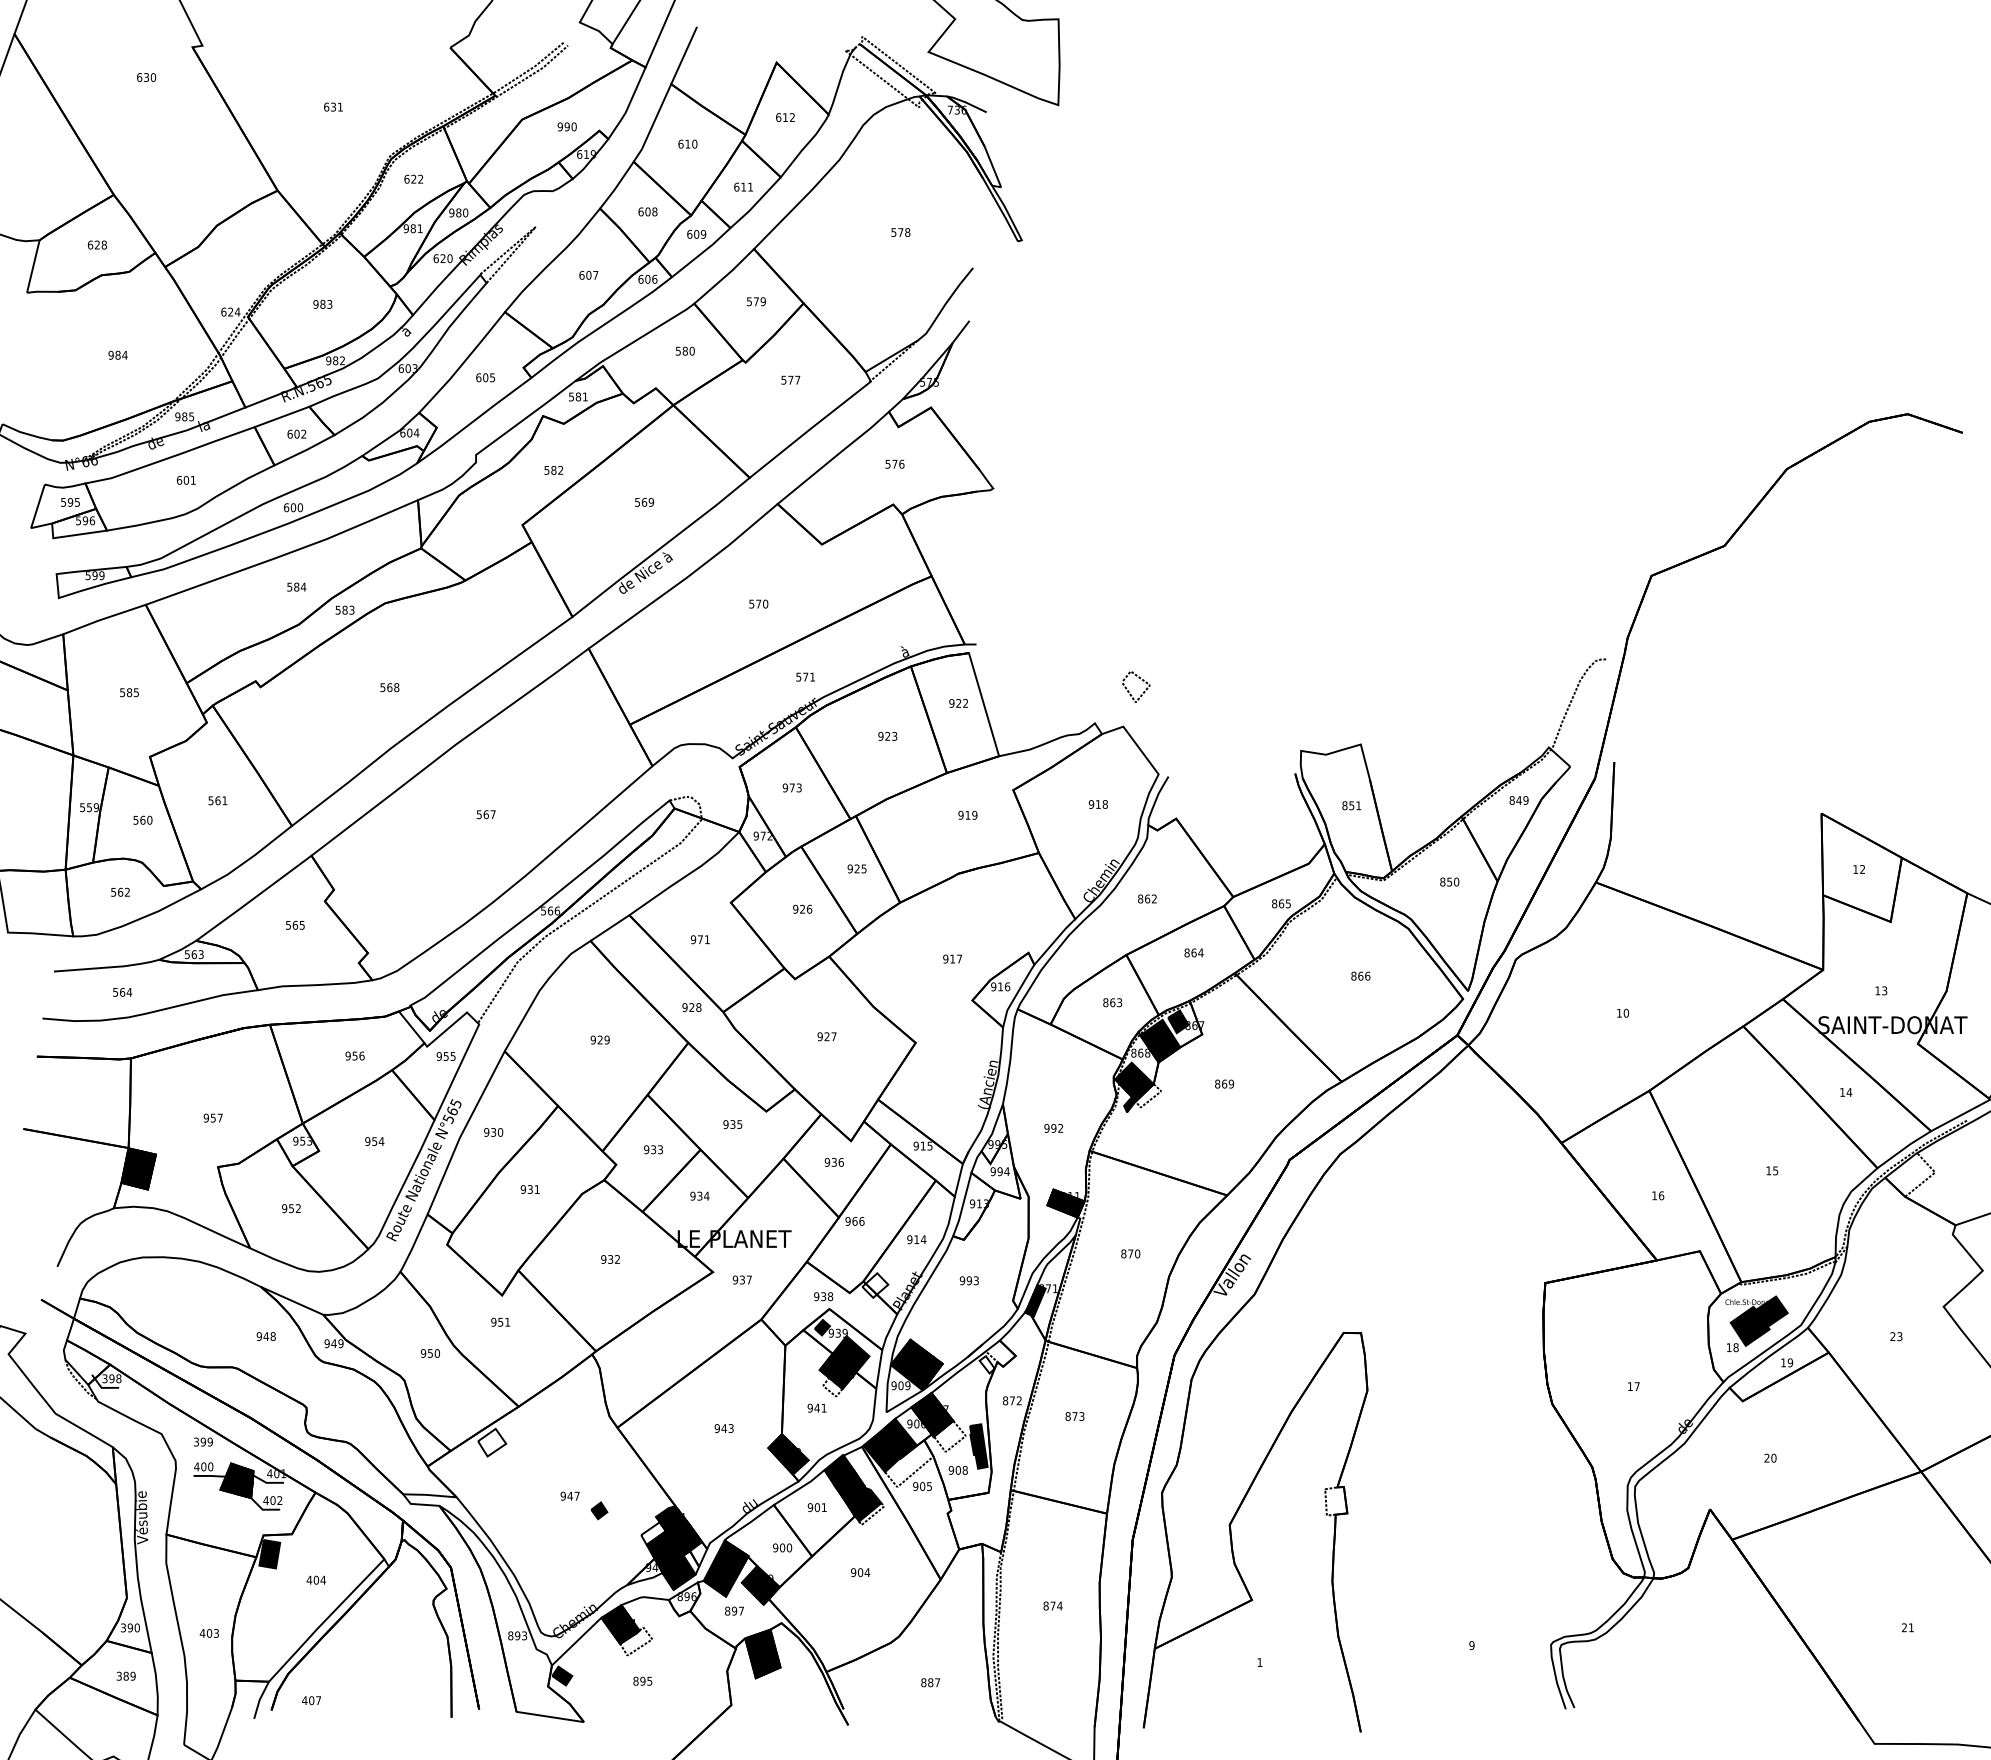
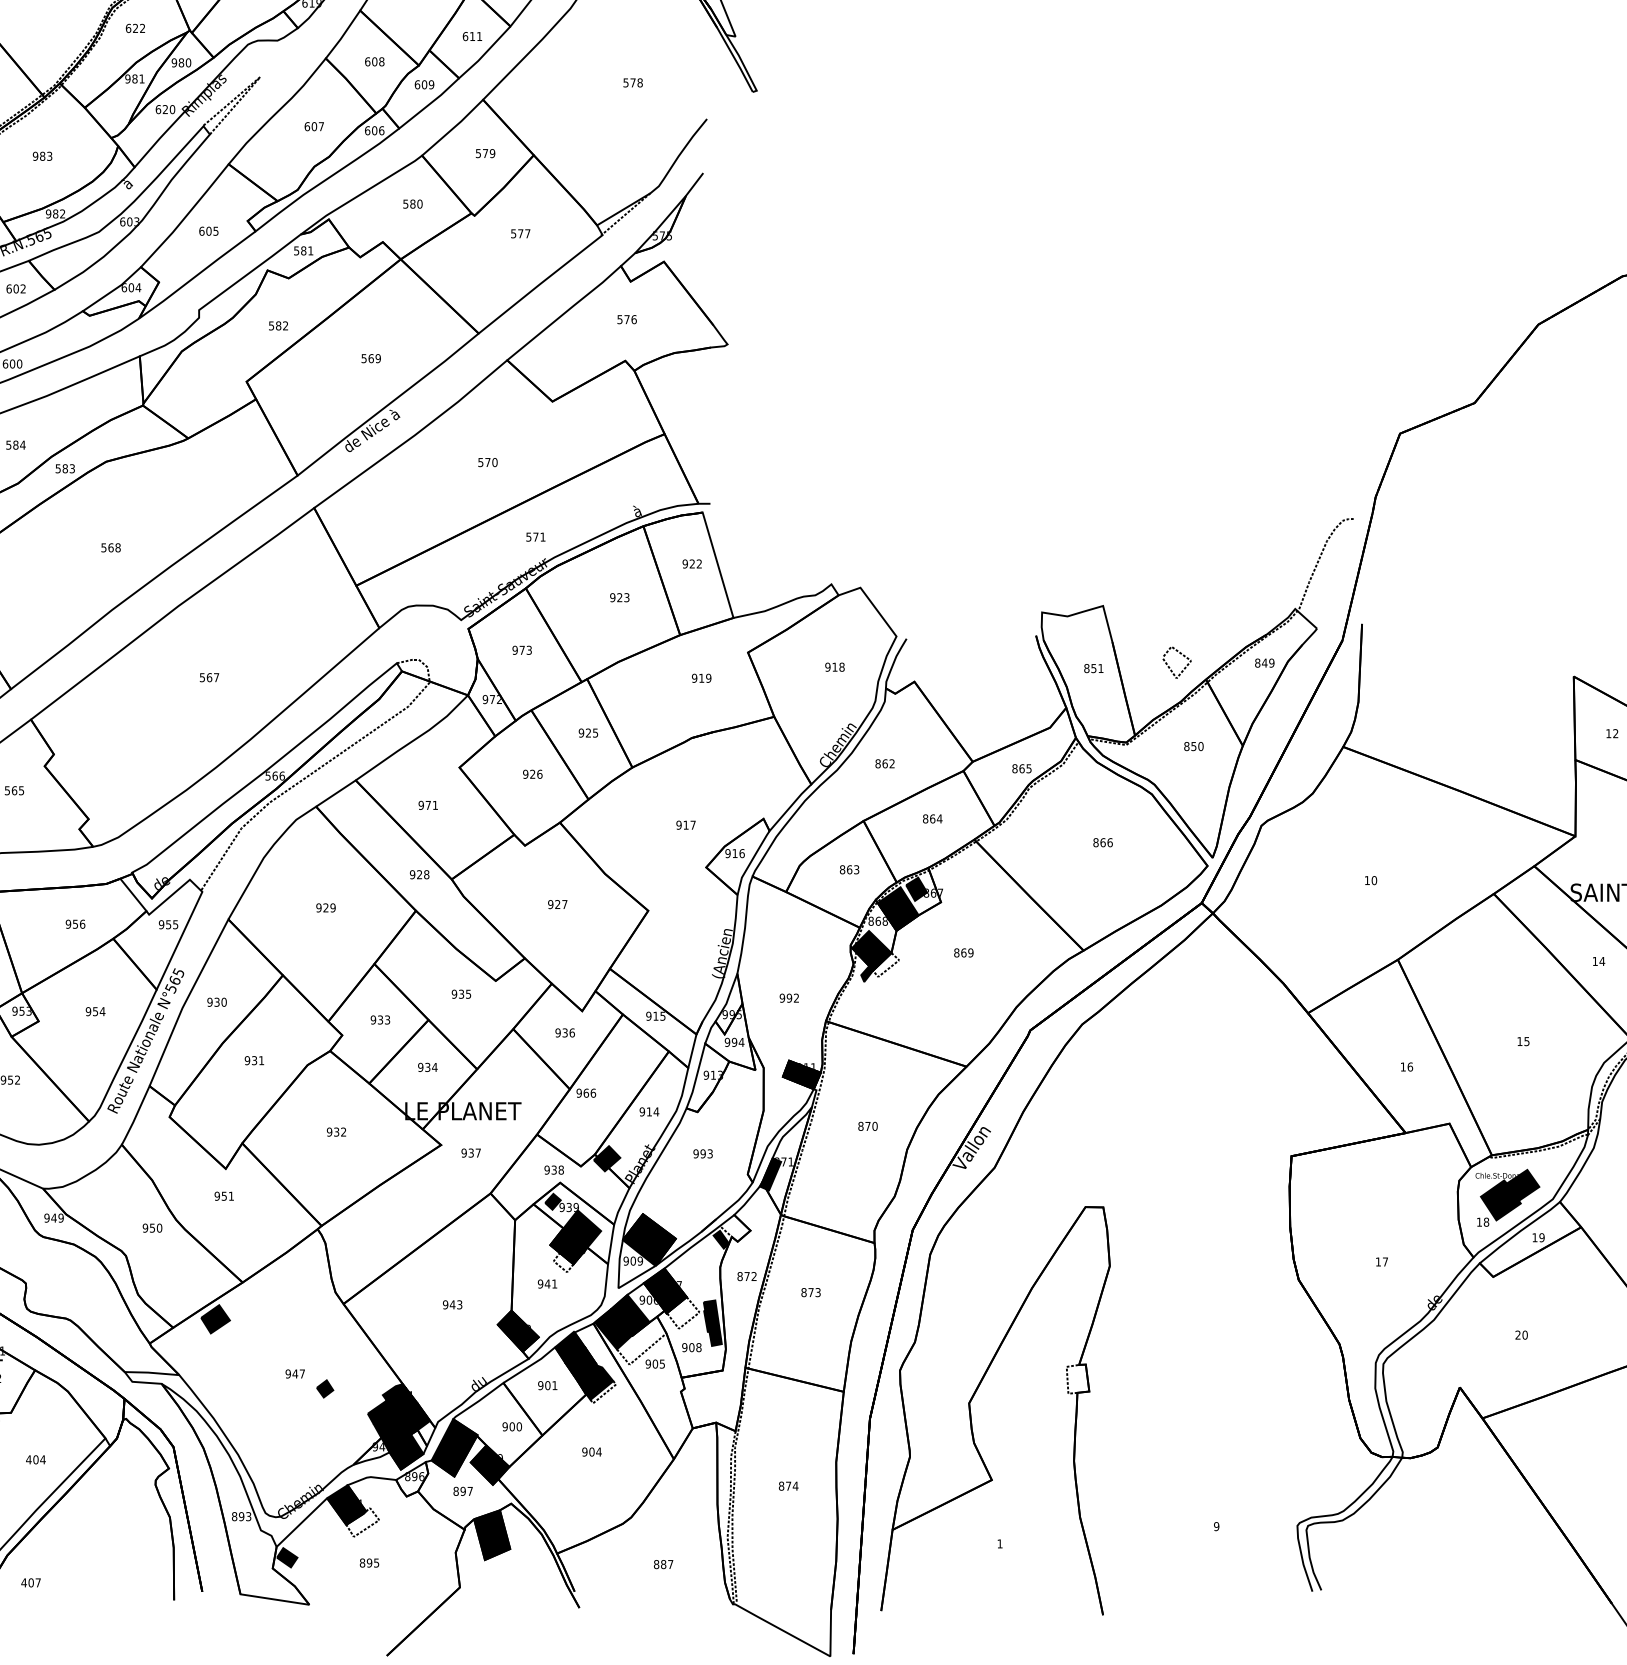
line: (1138, 678) -> (1179, 653), moved
fill: (875, 1285) -> (607, 1158), added
fill: (986, 1364) -> (720, 1239), added
fill: (492, 1442) -> (215, 1319), added
fill: (653, 1533) -> (380, 1412), added

